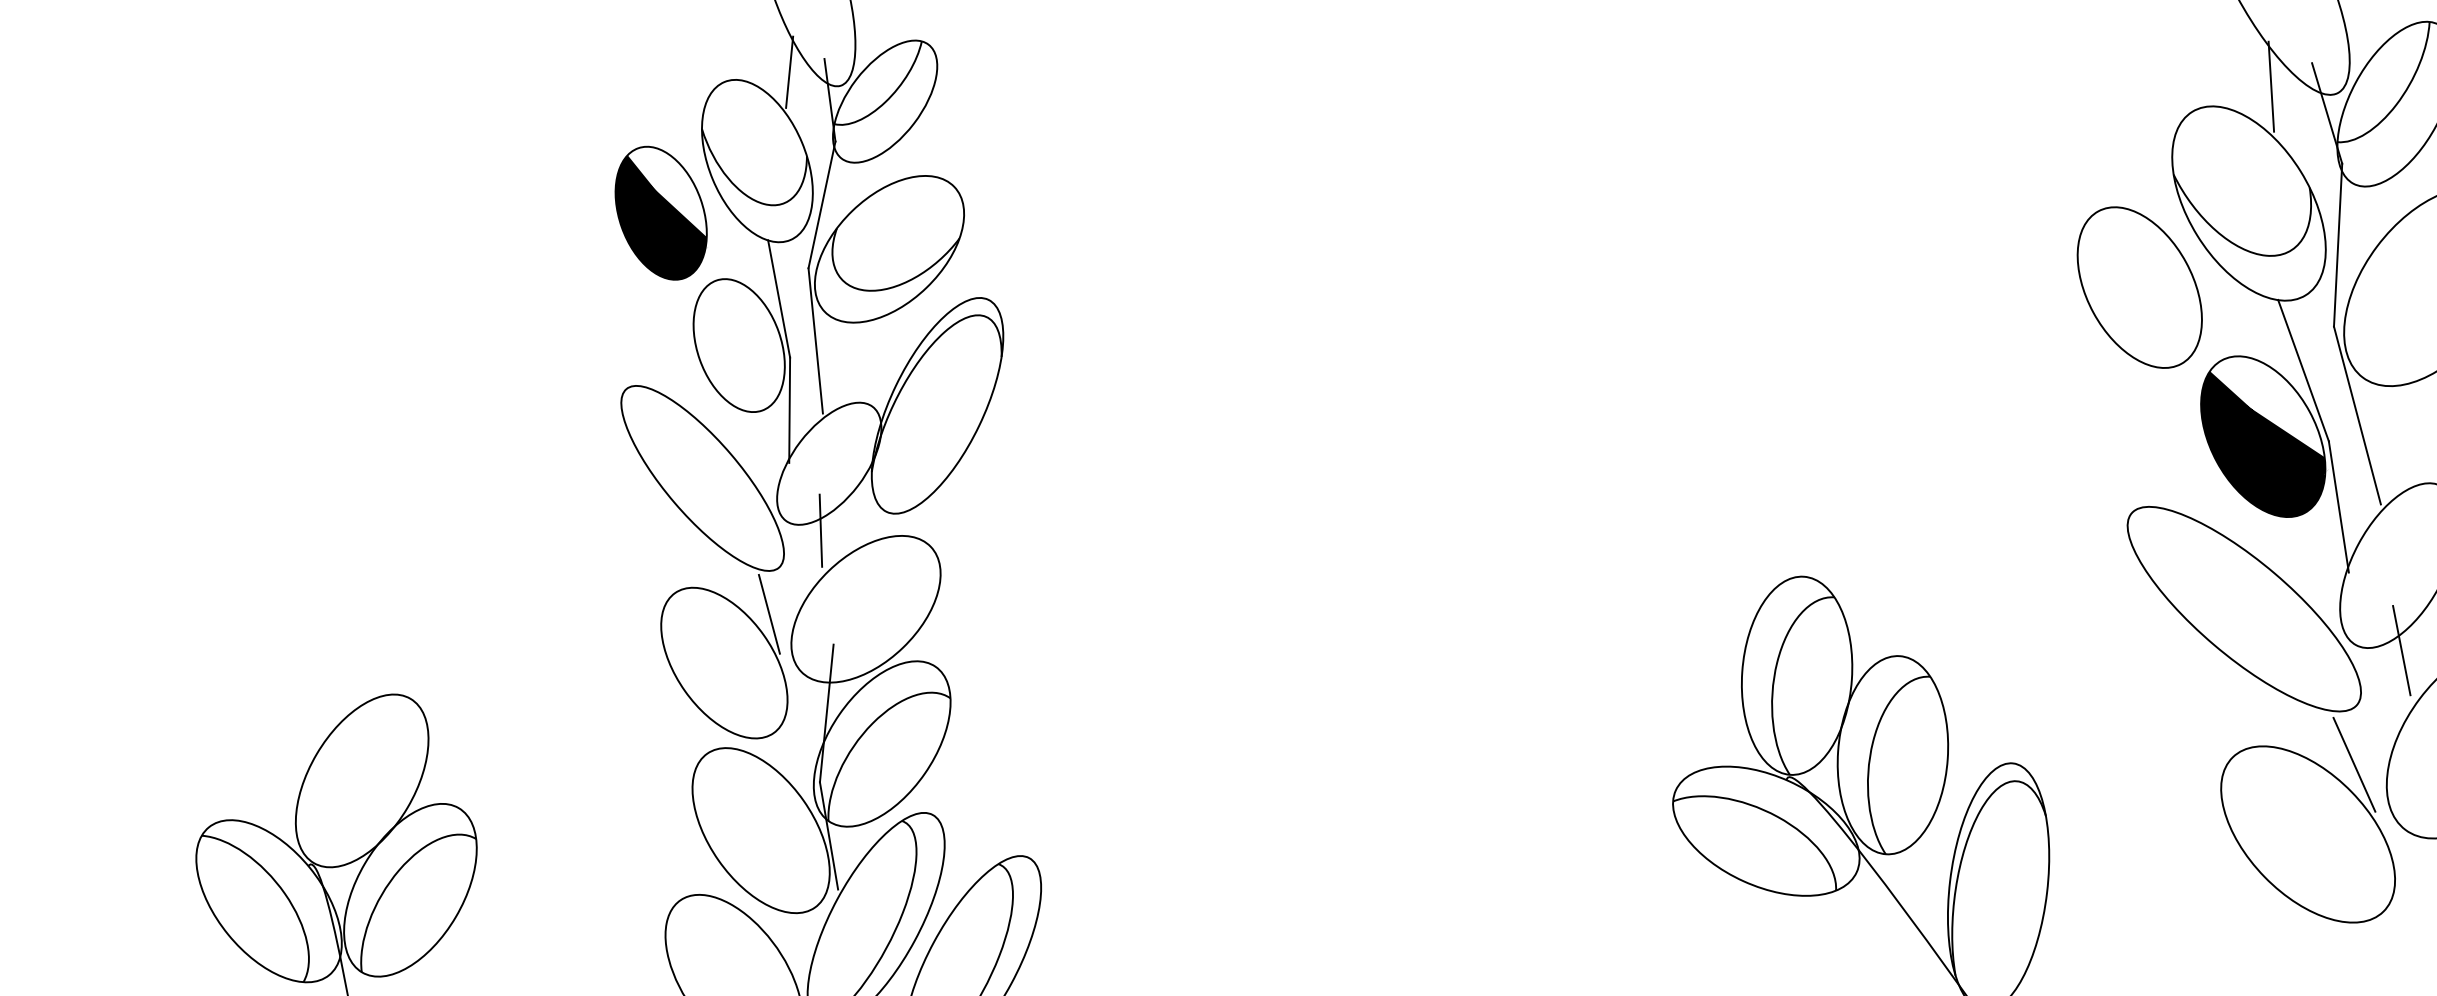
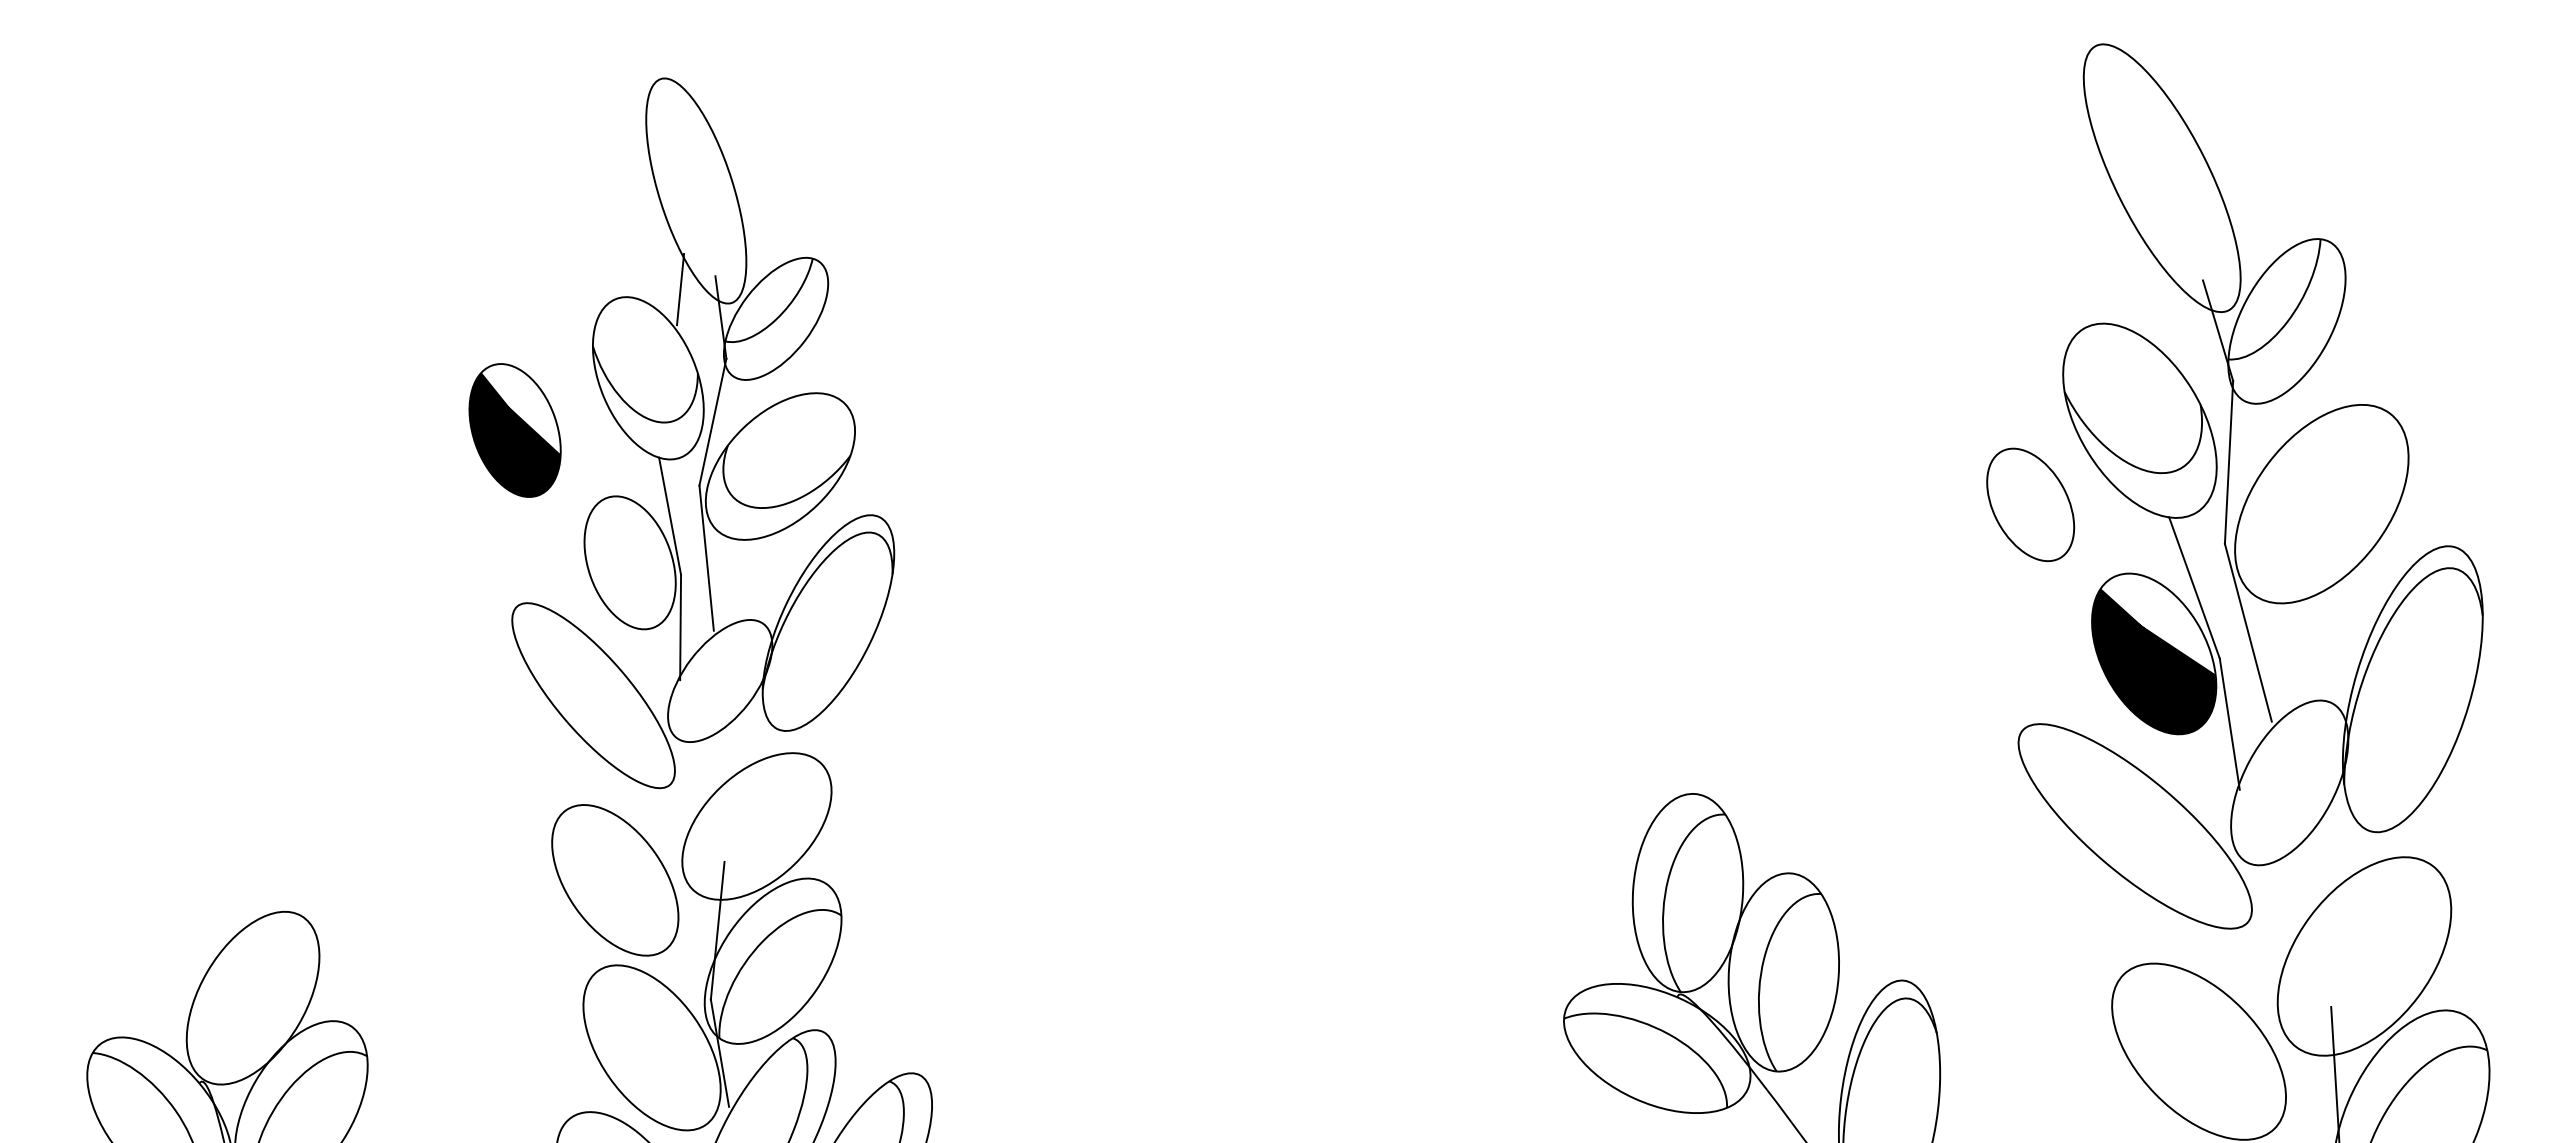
line: (2270, 86) -> (2161, 303), removed
part: (660, 213) -> (514, 430), moved
part: (2139, 287) -> (2030, 504), size x0.7
line: (820, 530) -> (711, 747), removed
line: (768, 614) -> (659, 831), removed
line: (2401, 650) -> (2292, 867), removed
line: (2354, 764) -> (2245, 981), removed

